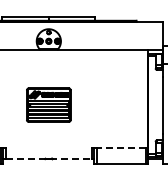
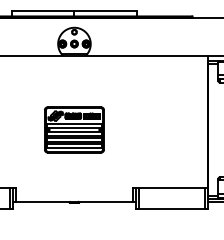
line: (121, 148) -> (172, 188), dashed -> solid
line: (49, 158) -> (75, 201), dashed -> solid

